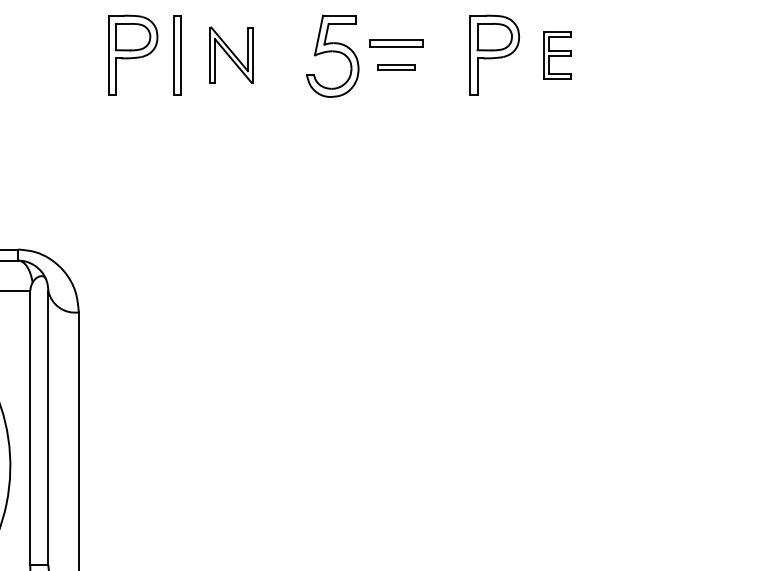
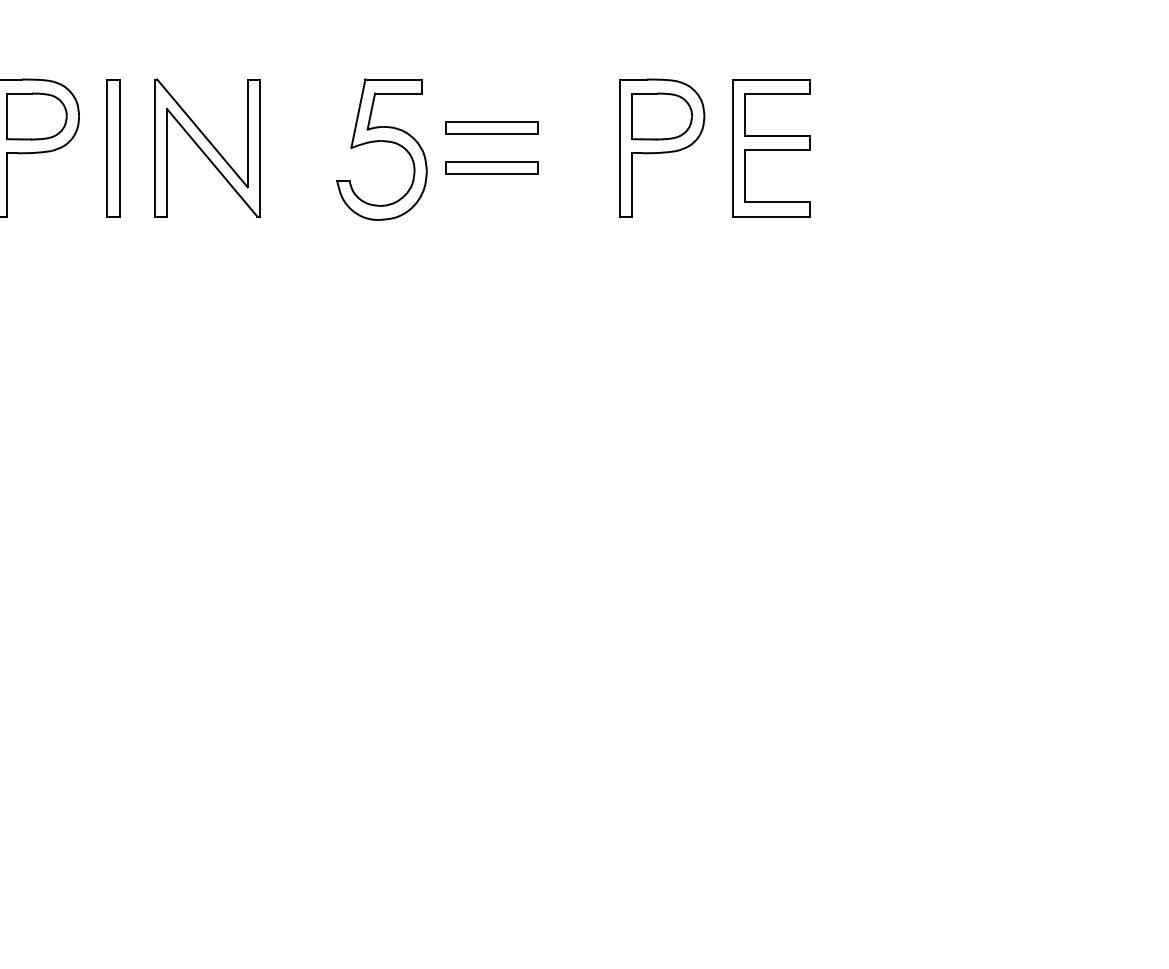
part: (231, 54) -> (207, 146), size x1.43
part: (557, 55) -> (770, 148), size x1.67
part: (396, 66) -> (492, 167), size x1.43

